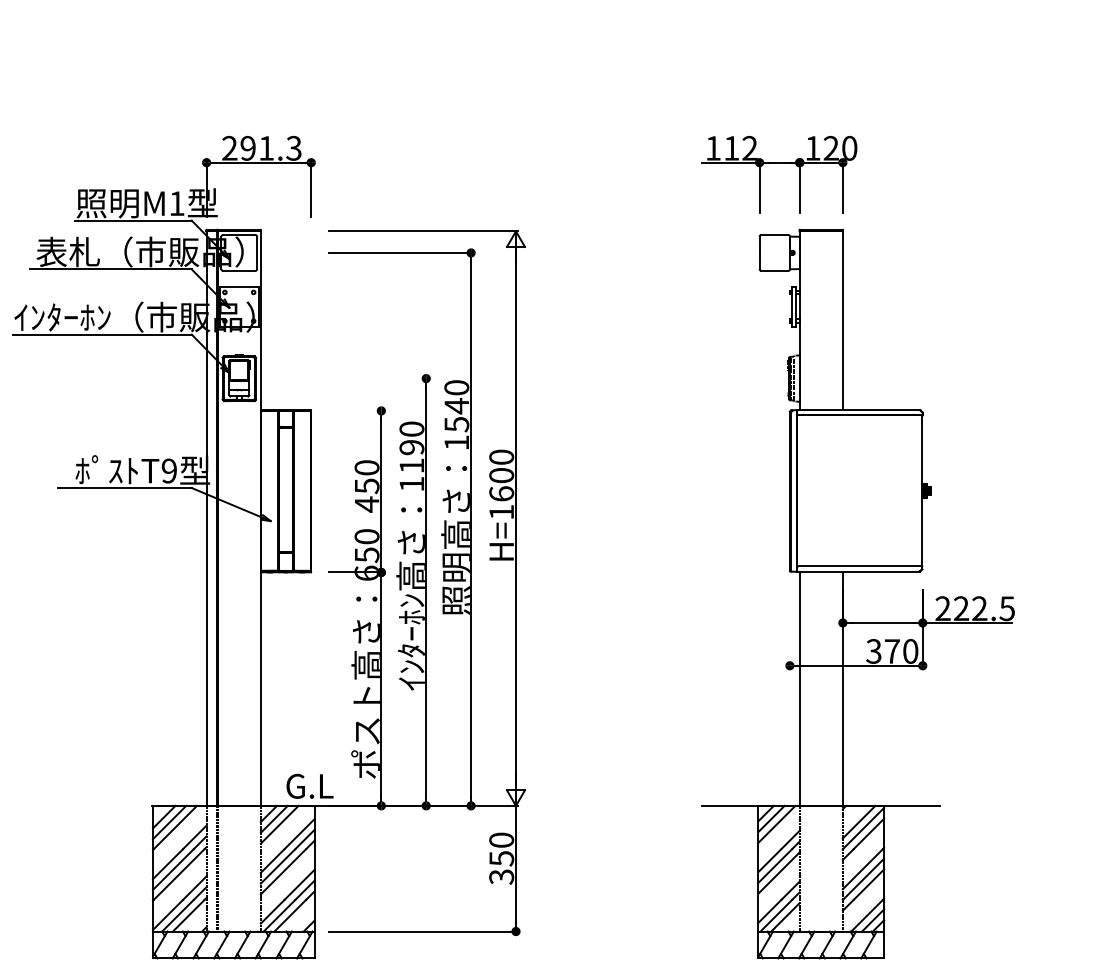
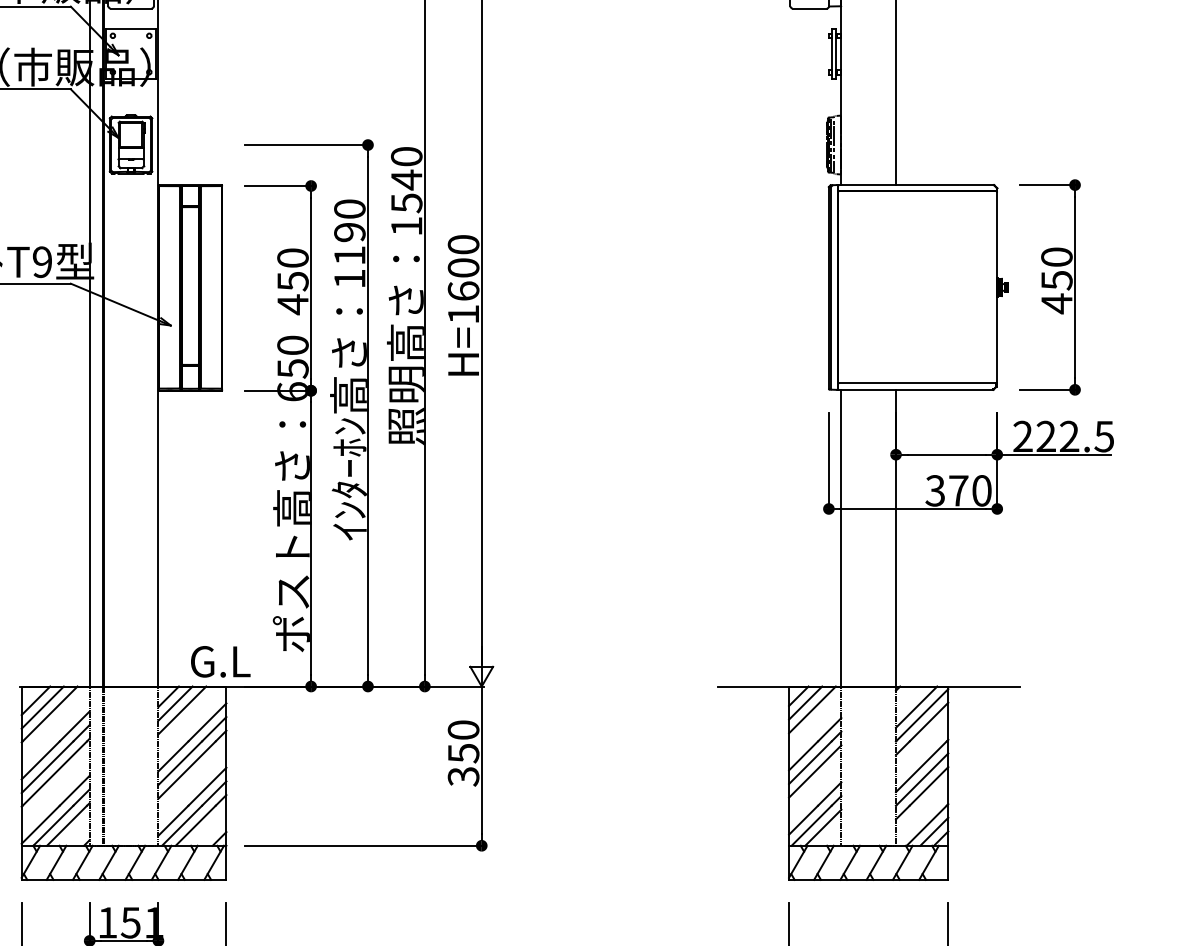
line: (378, 378) -> (307, 144), added
line: (356, 410) -> (279, 185), added
part: (963, 490) -> (1048, 286), added
line: (789, 628) -> (828, 461), added

